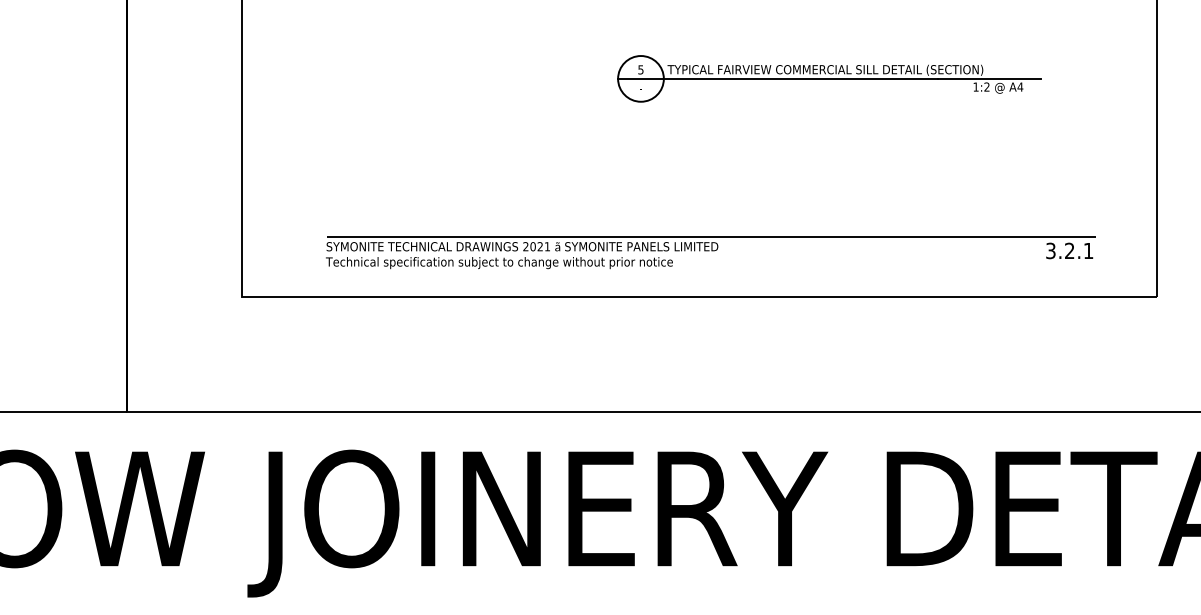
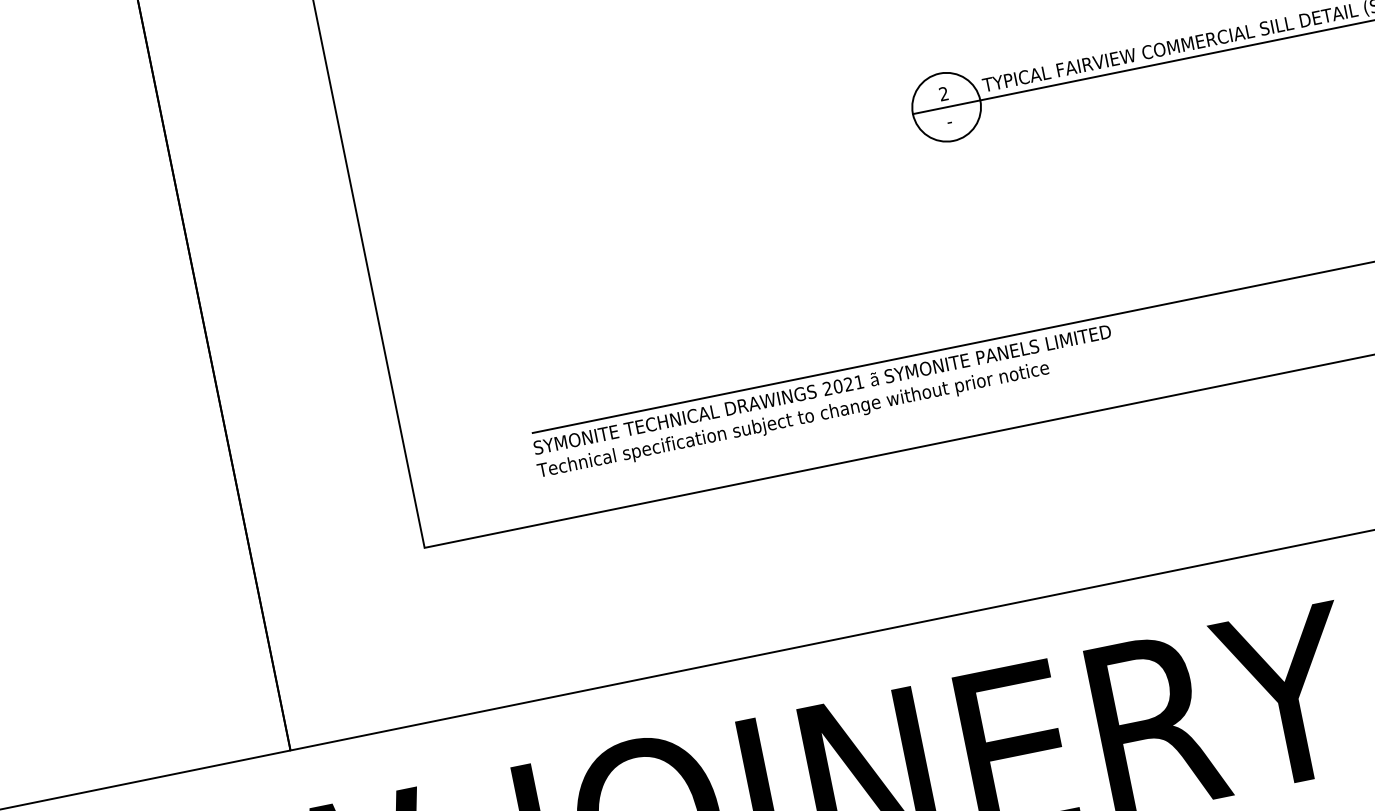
text: (640, 69) -> (943, 93), 5 -> 2

